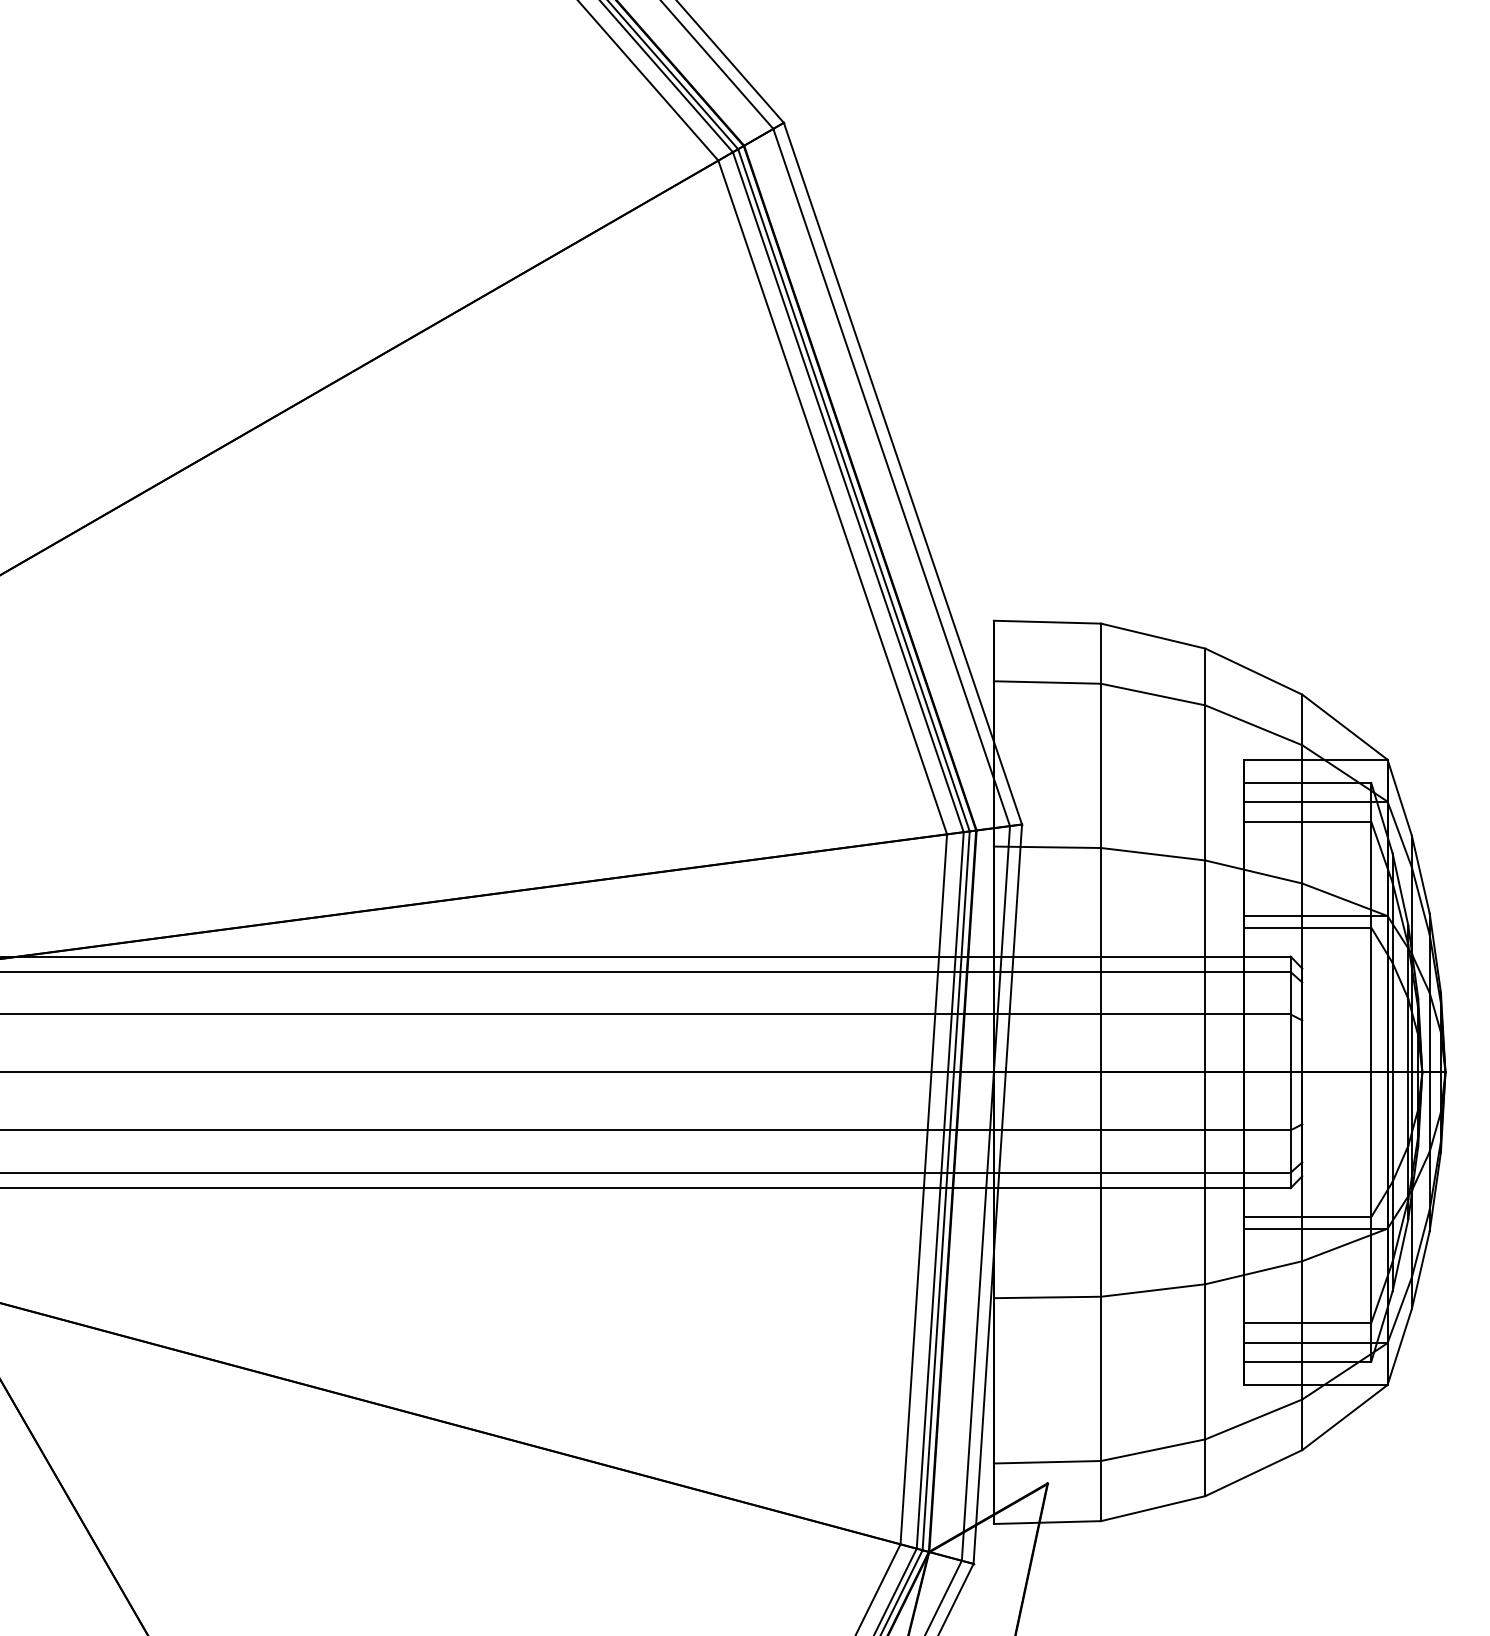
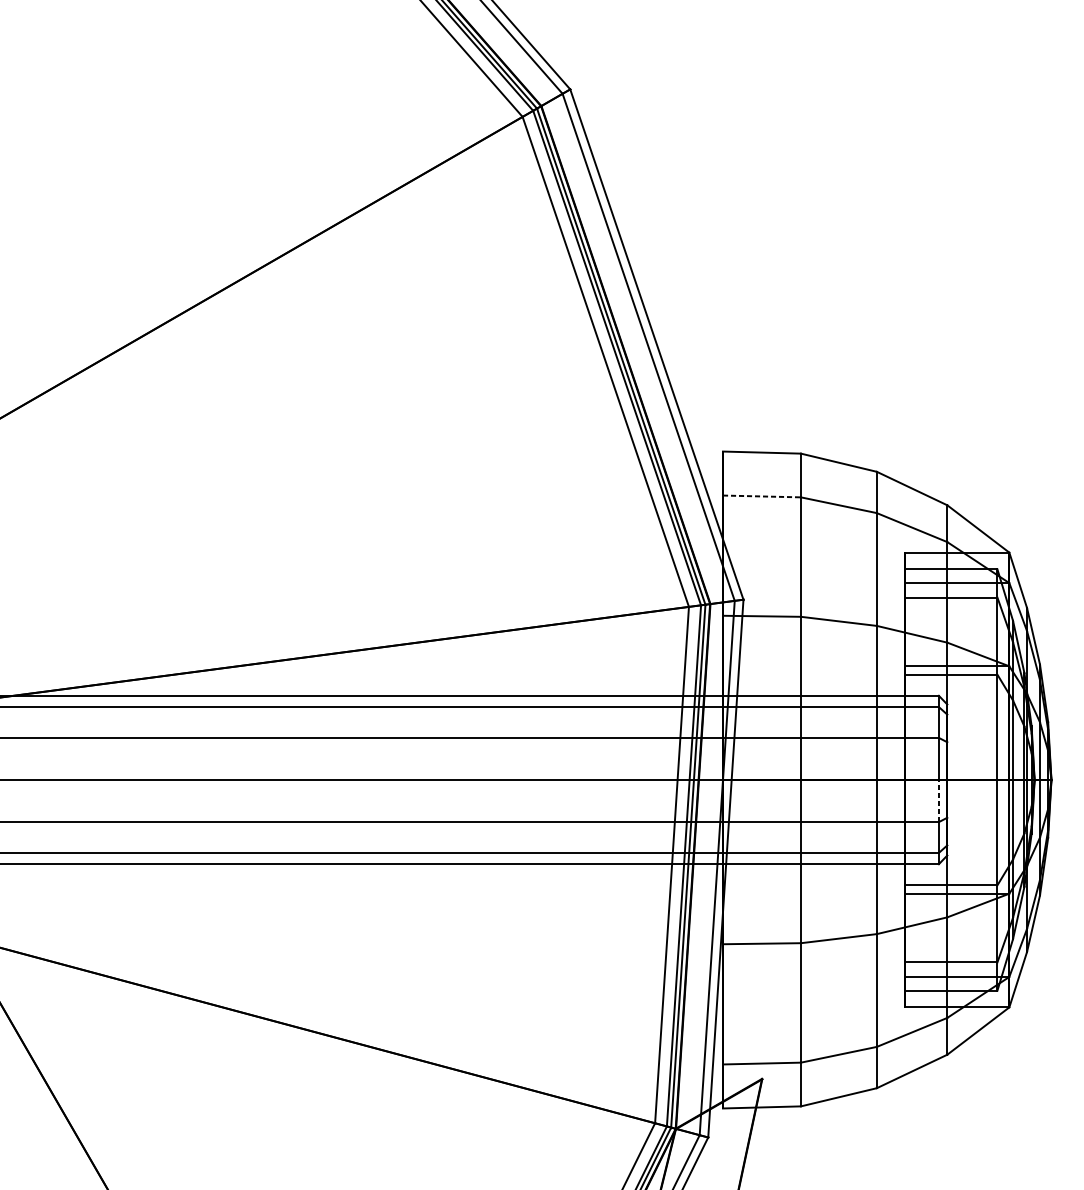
line: (1047, 682) -> (762, 496), solid -> dashed
line: (1290, 1101) -> (938, 801), solid -> dashed

